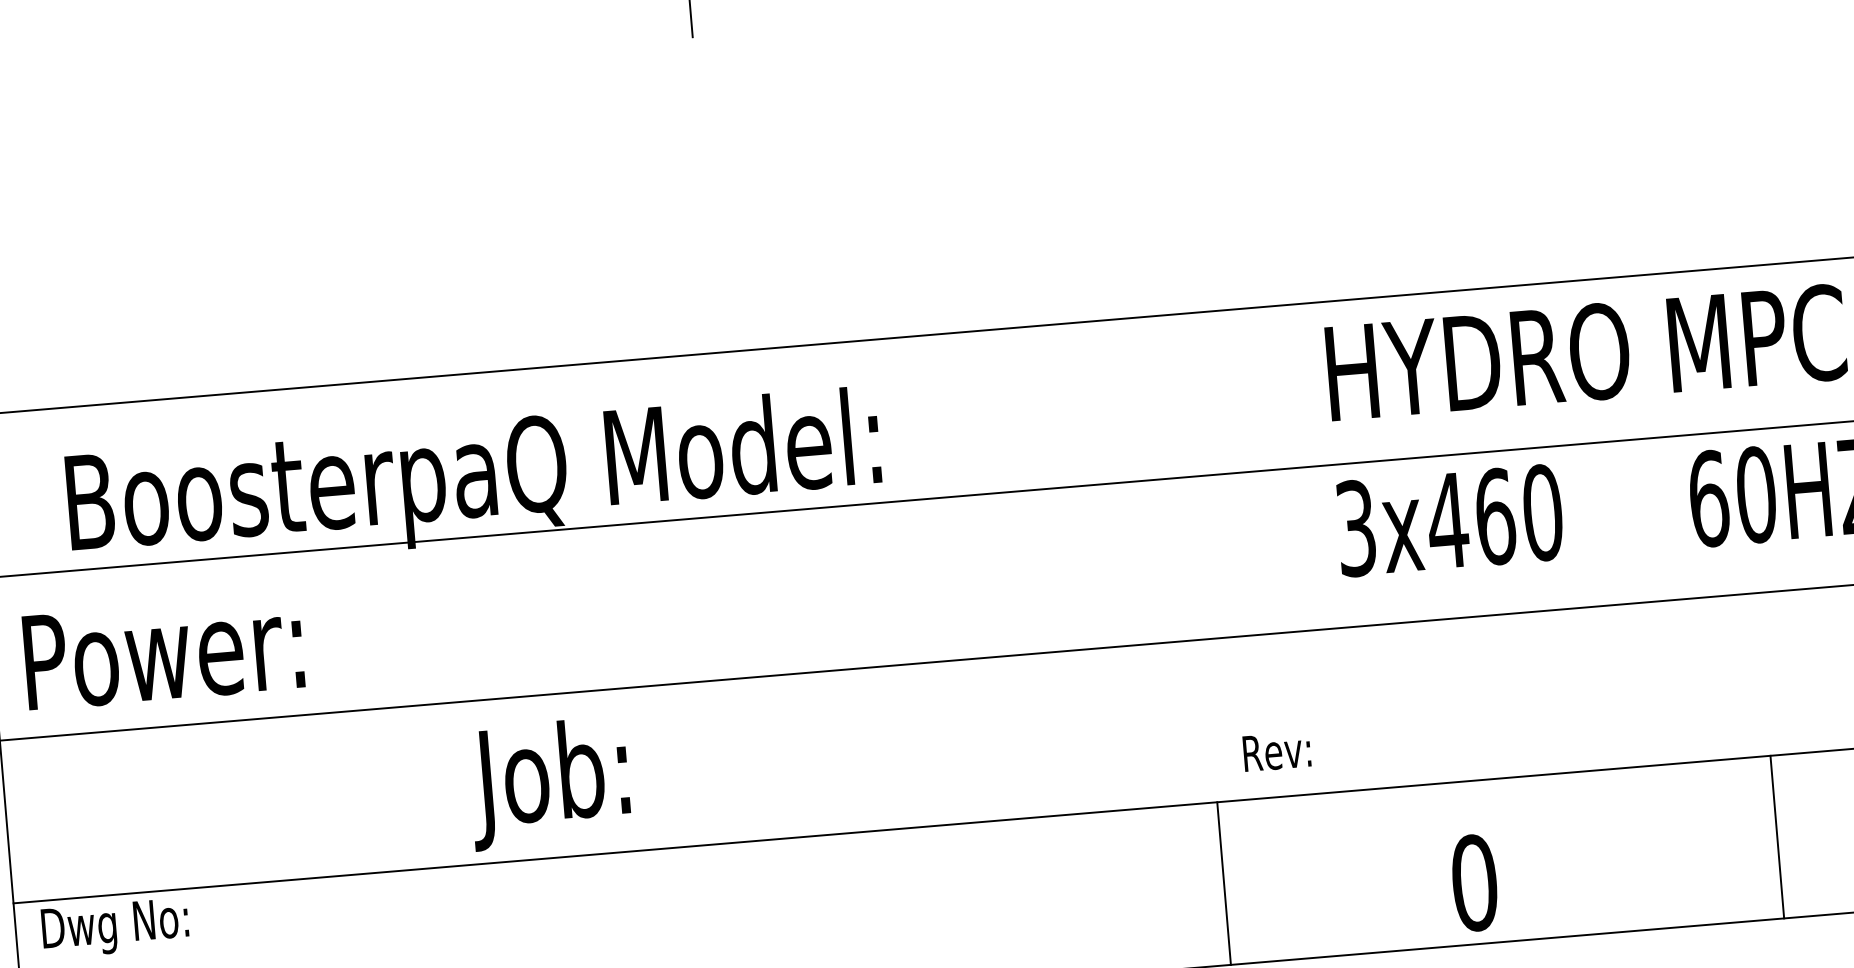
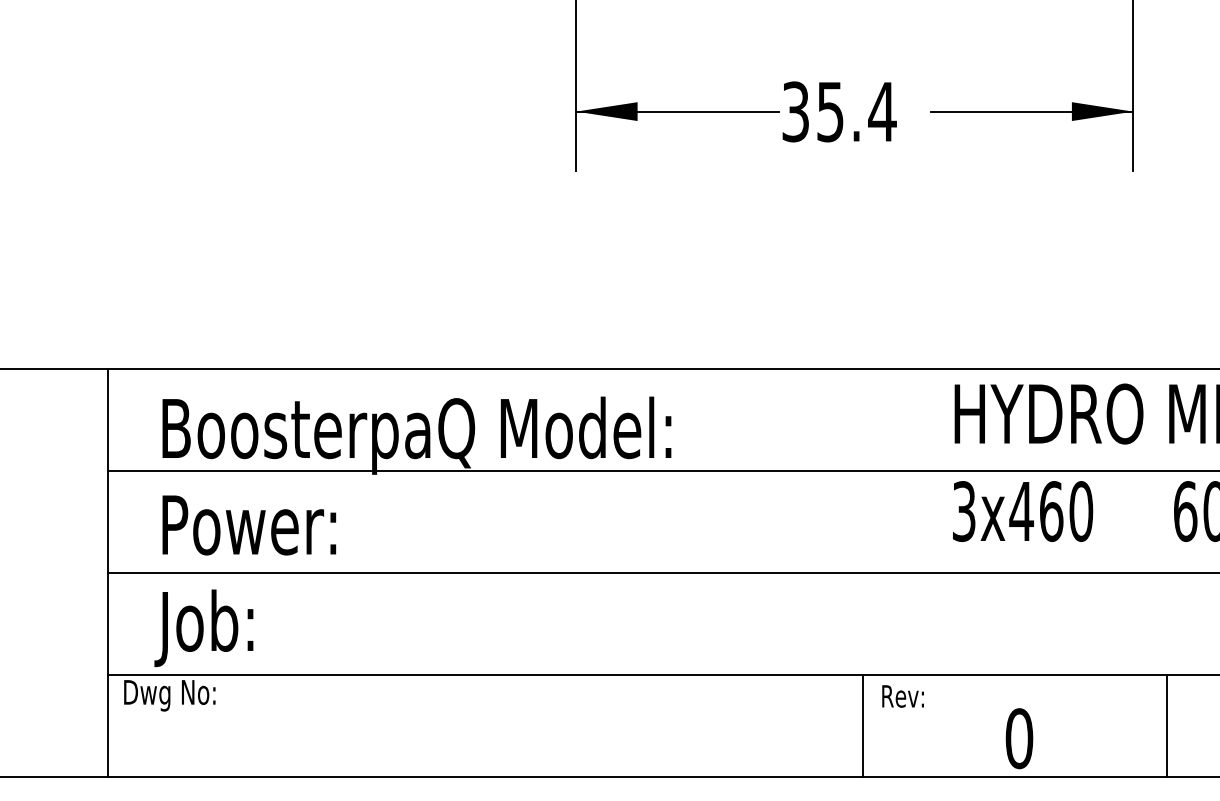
text: (163, 652) -> (249, 525), moved
text: (1276, 751) -> (902, 696), moved
text: (548, 782) -> (203, 627), moved
line: (1777, 836) -> (1167, 725), moved

